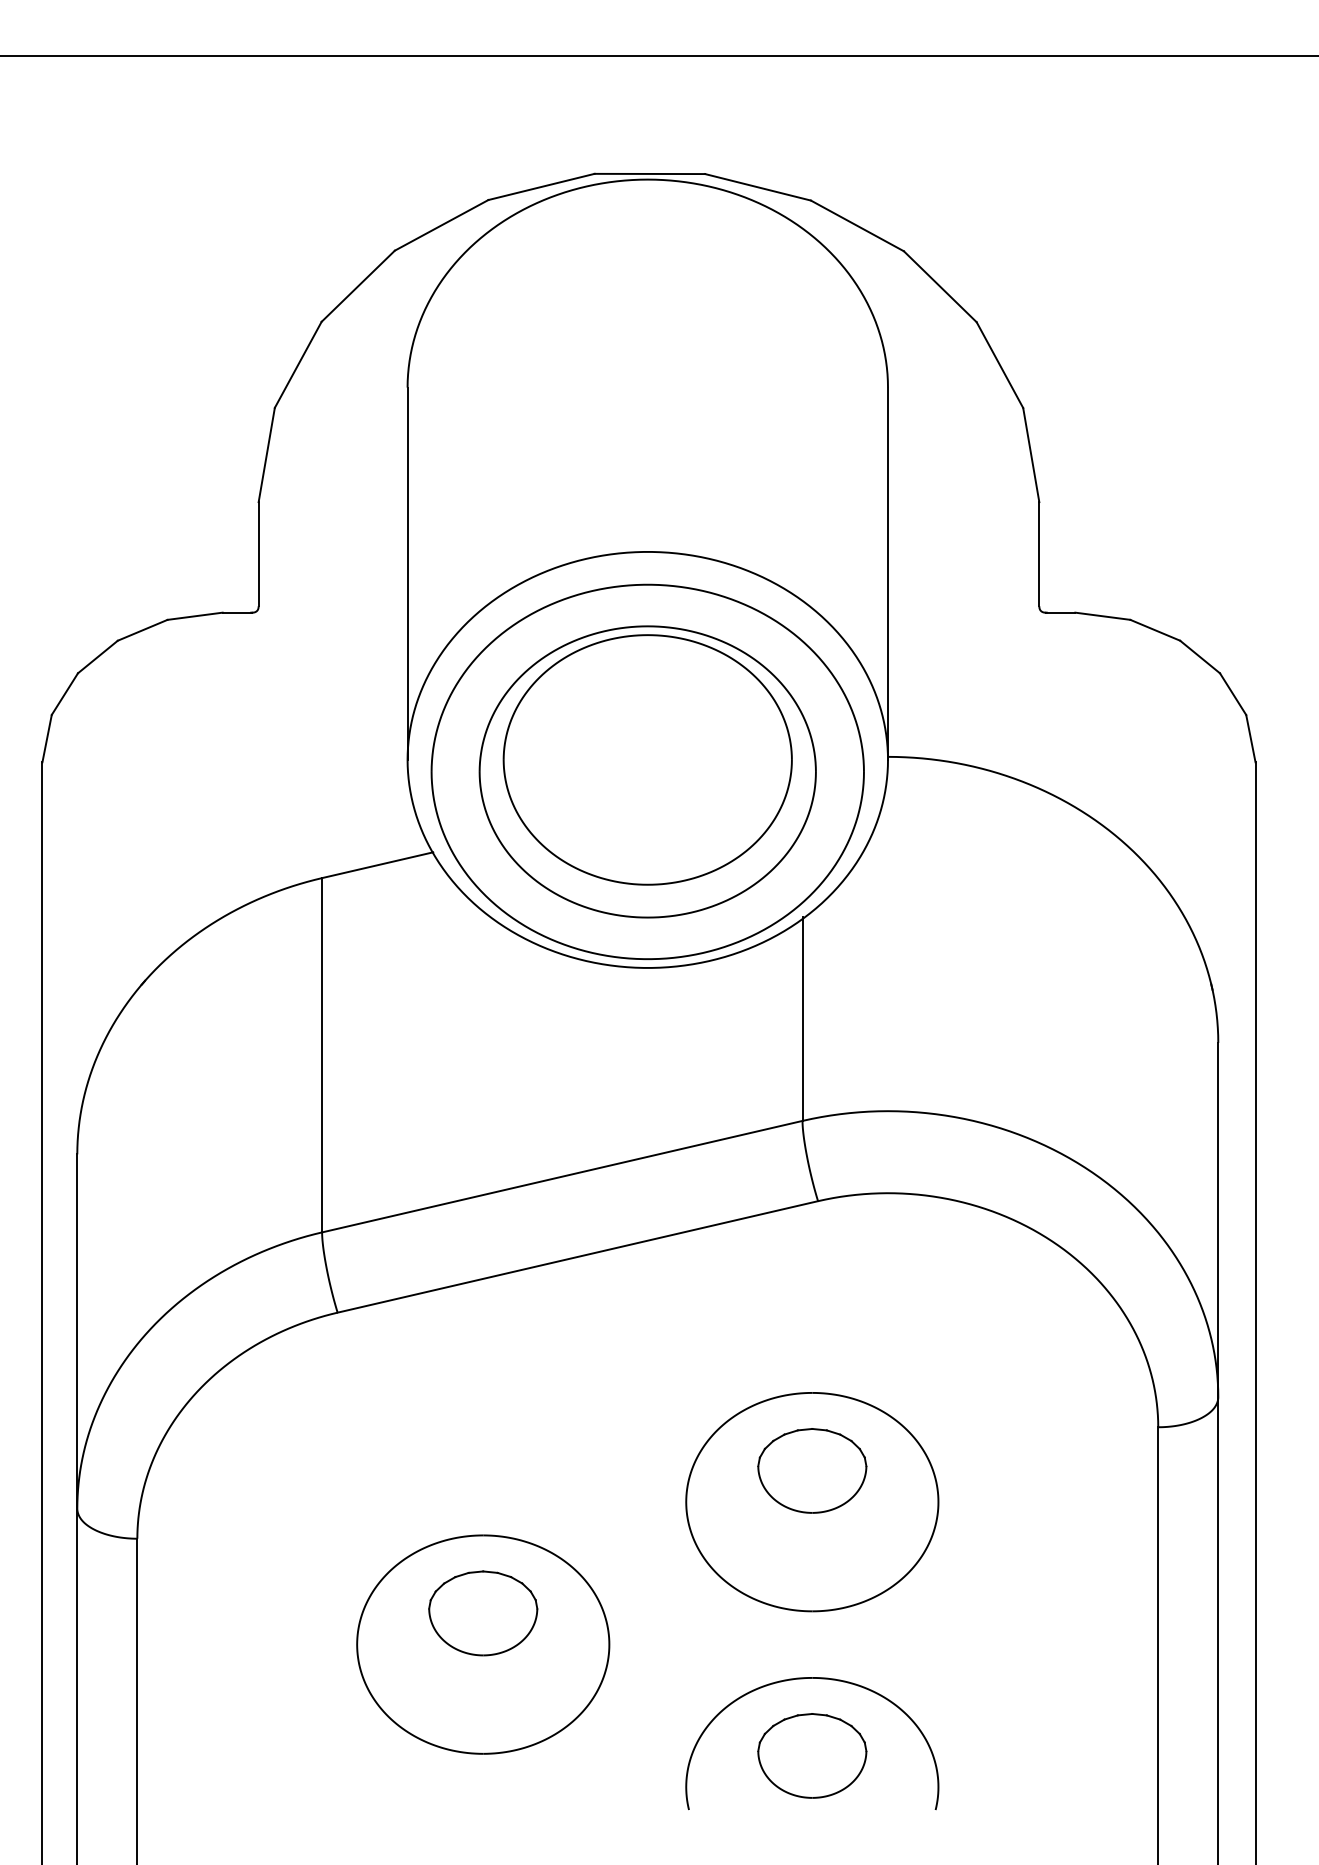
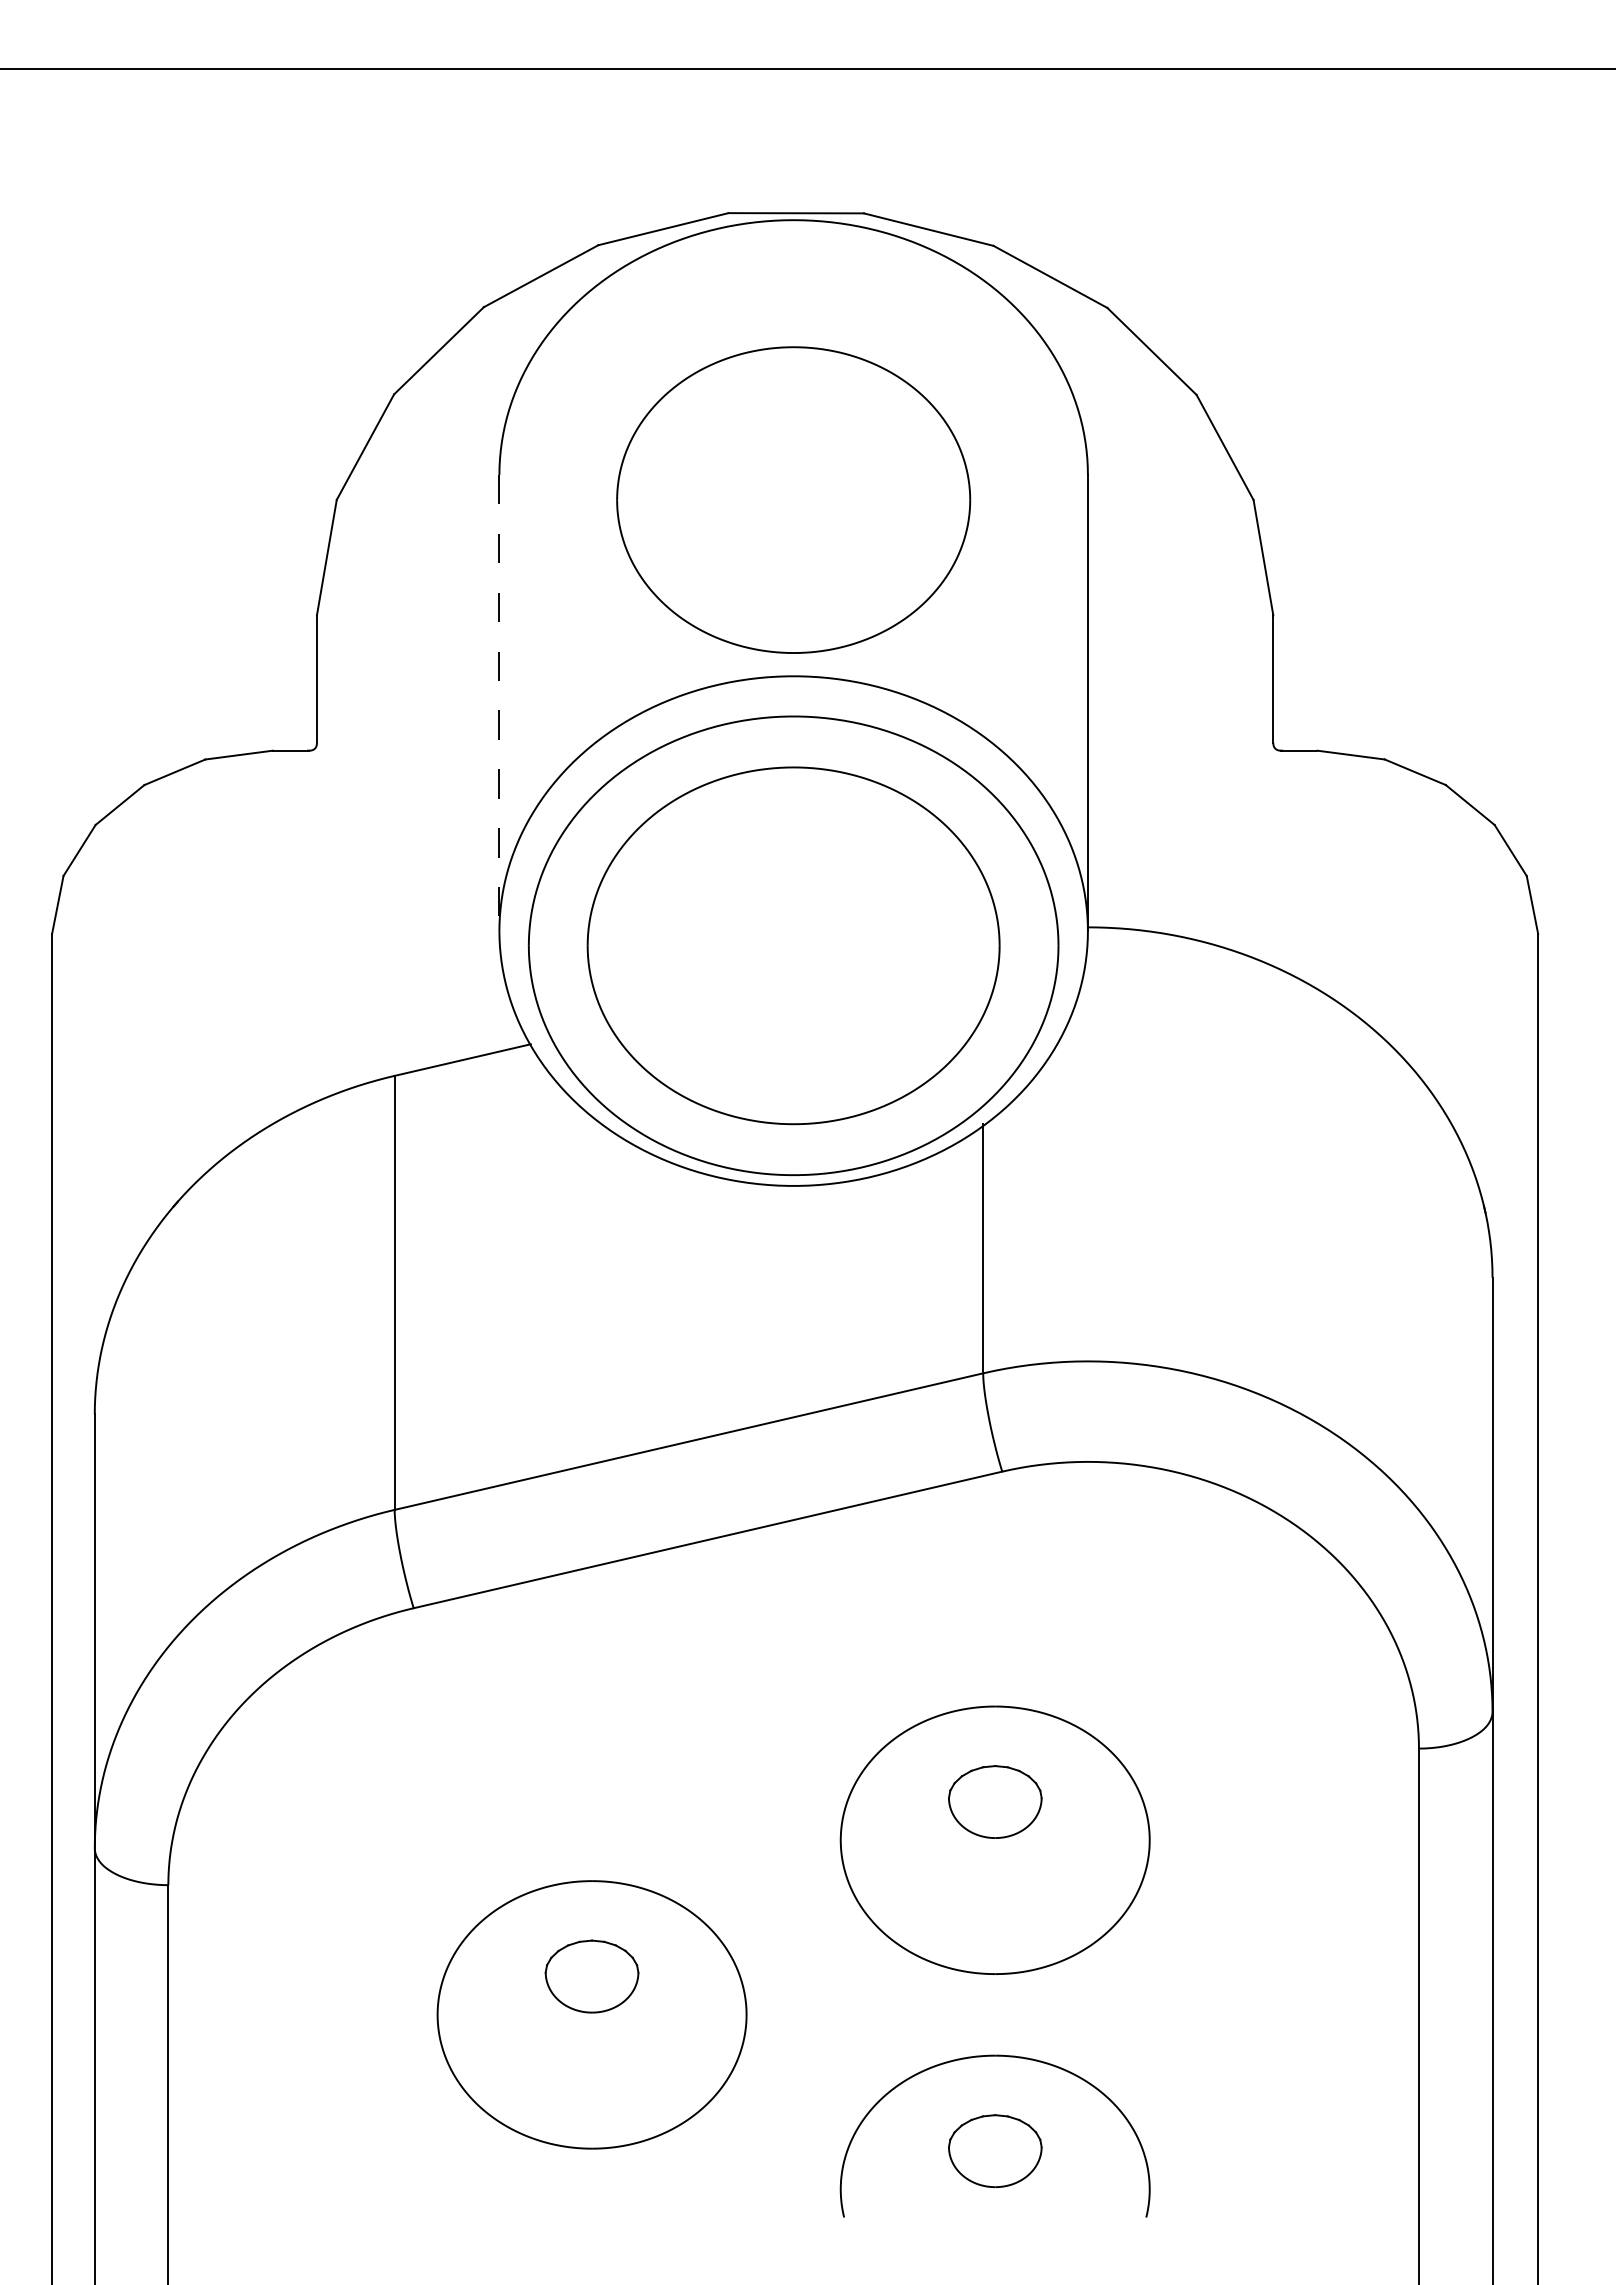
line: (407, 574) -> (499, 703), solid -> dashed
part: (647, 759) -> (793, 499), moved
part: (812, 1470) -> (995, 1801), size x0.7
part: (482, 1613) -> (591, 1976), size x0.7
part: (812, 1755) -> (995, 2150), size x0.7

